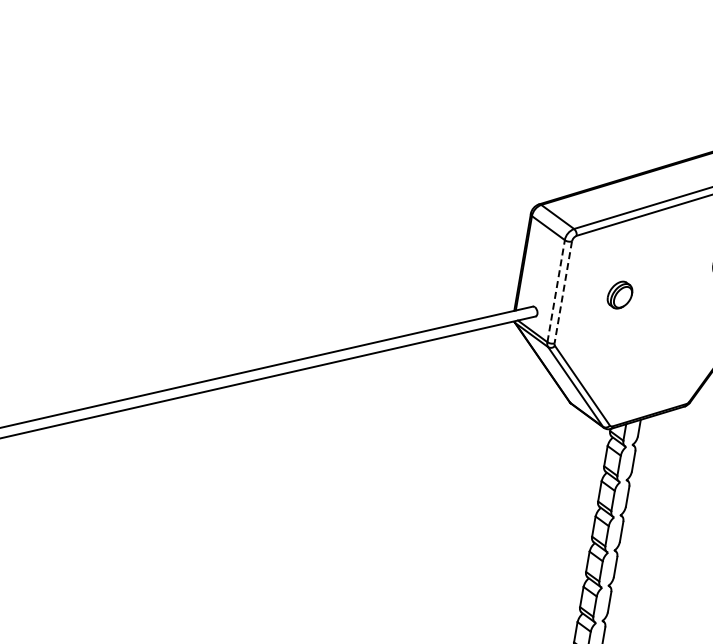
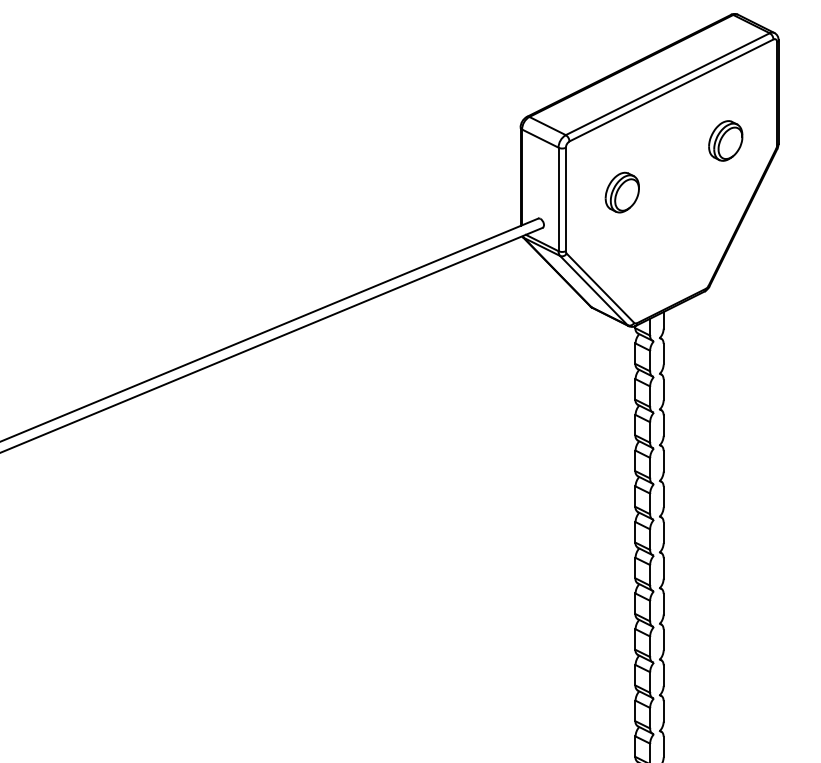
line: (556, 291) -> (558, 199), dashed -> solid
line: (562, 292) -> (565, 199), dashed -> solid
part: (619, 294) -> (621, 192), size x1.43

